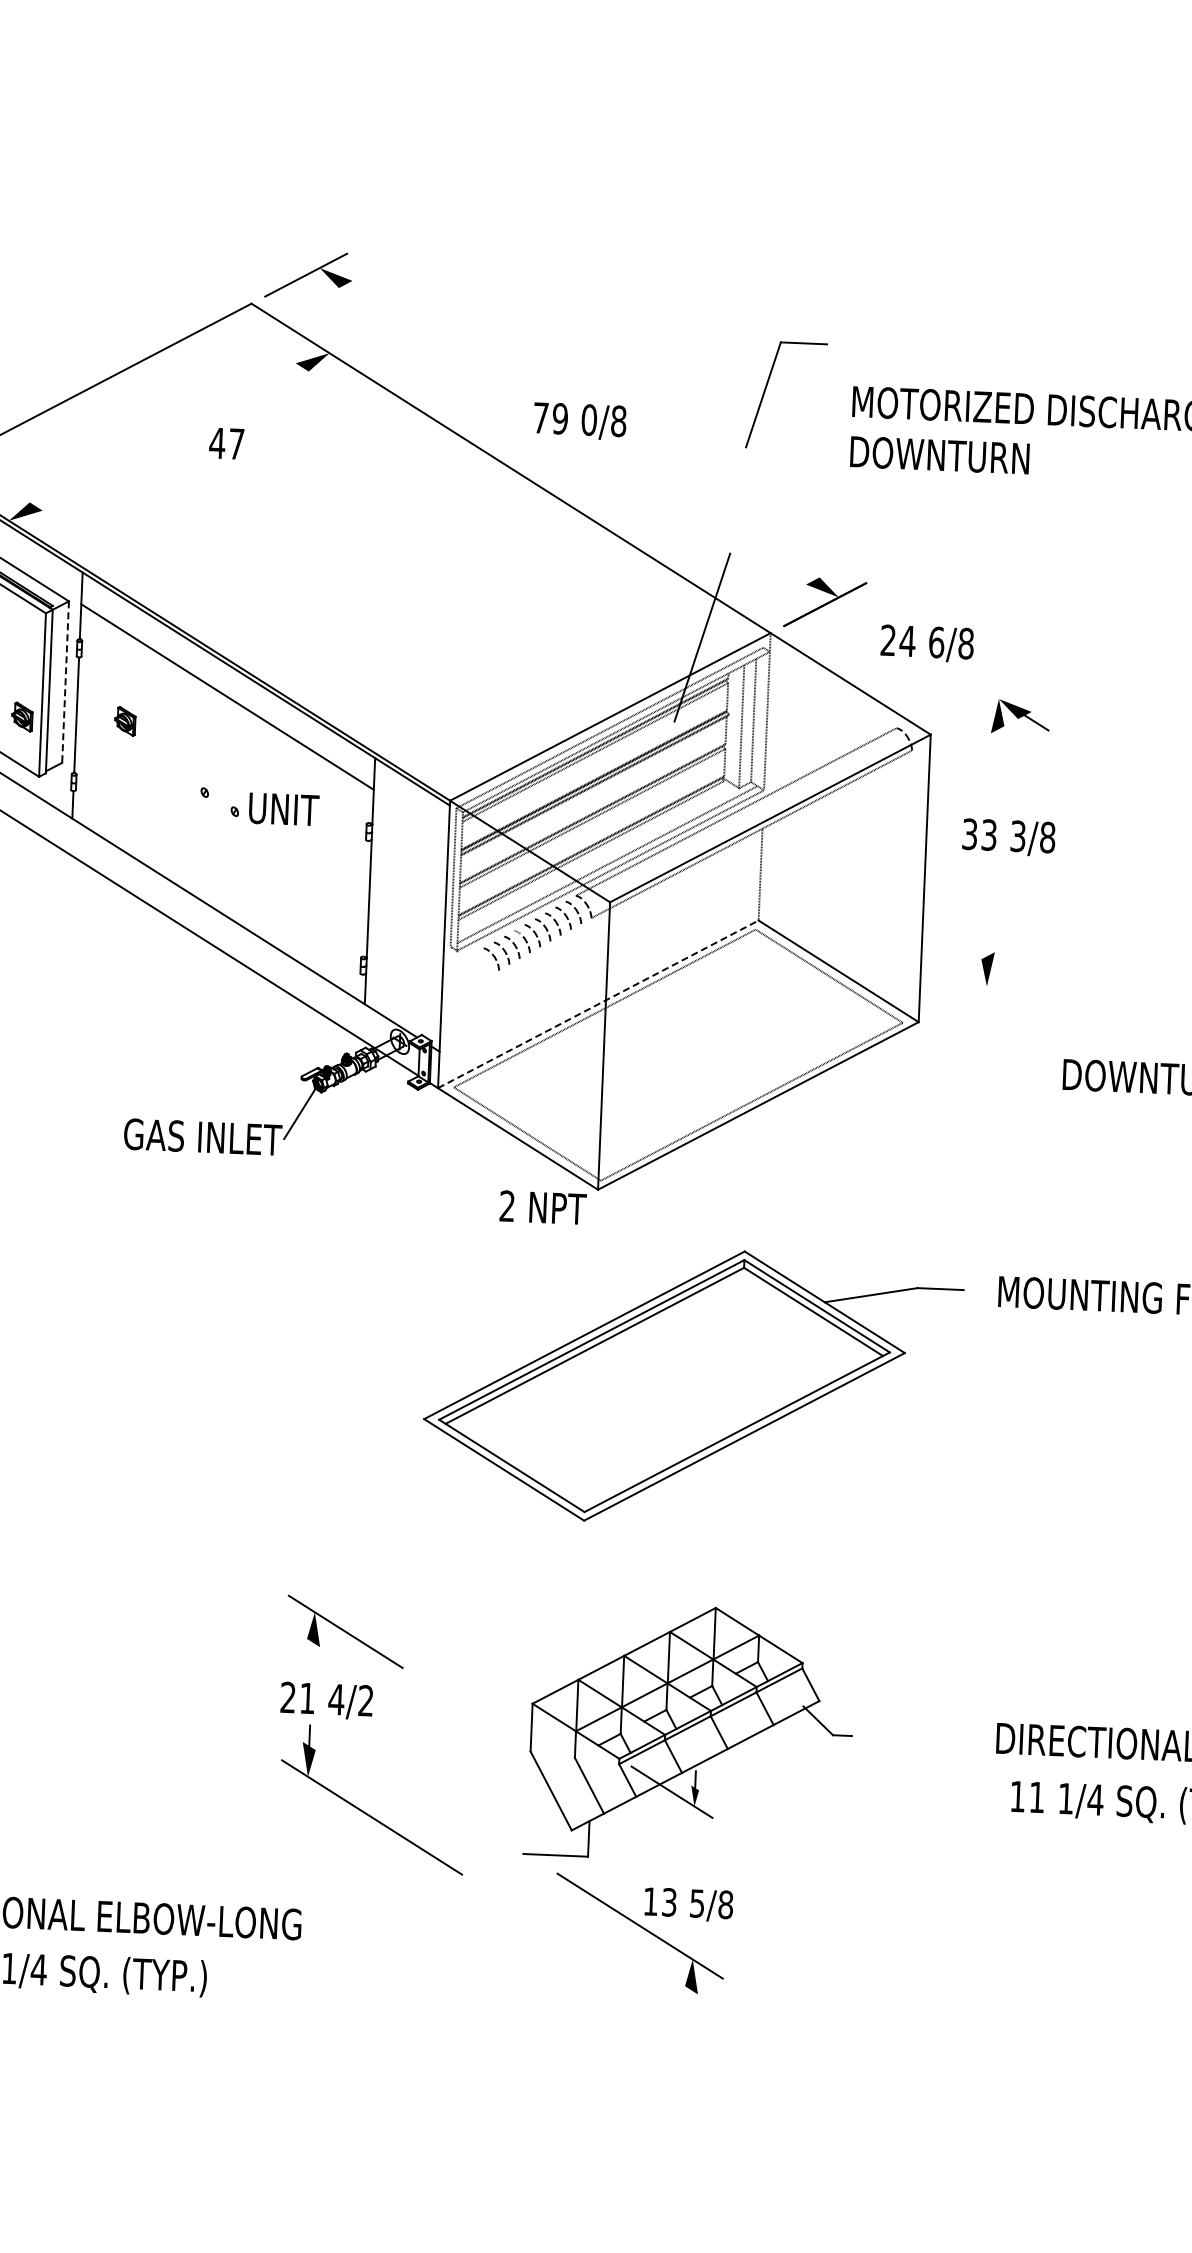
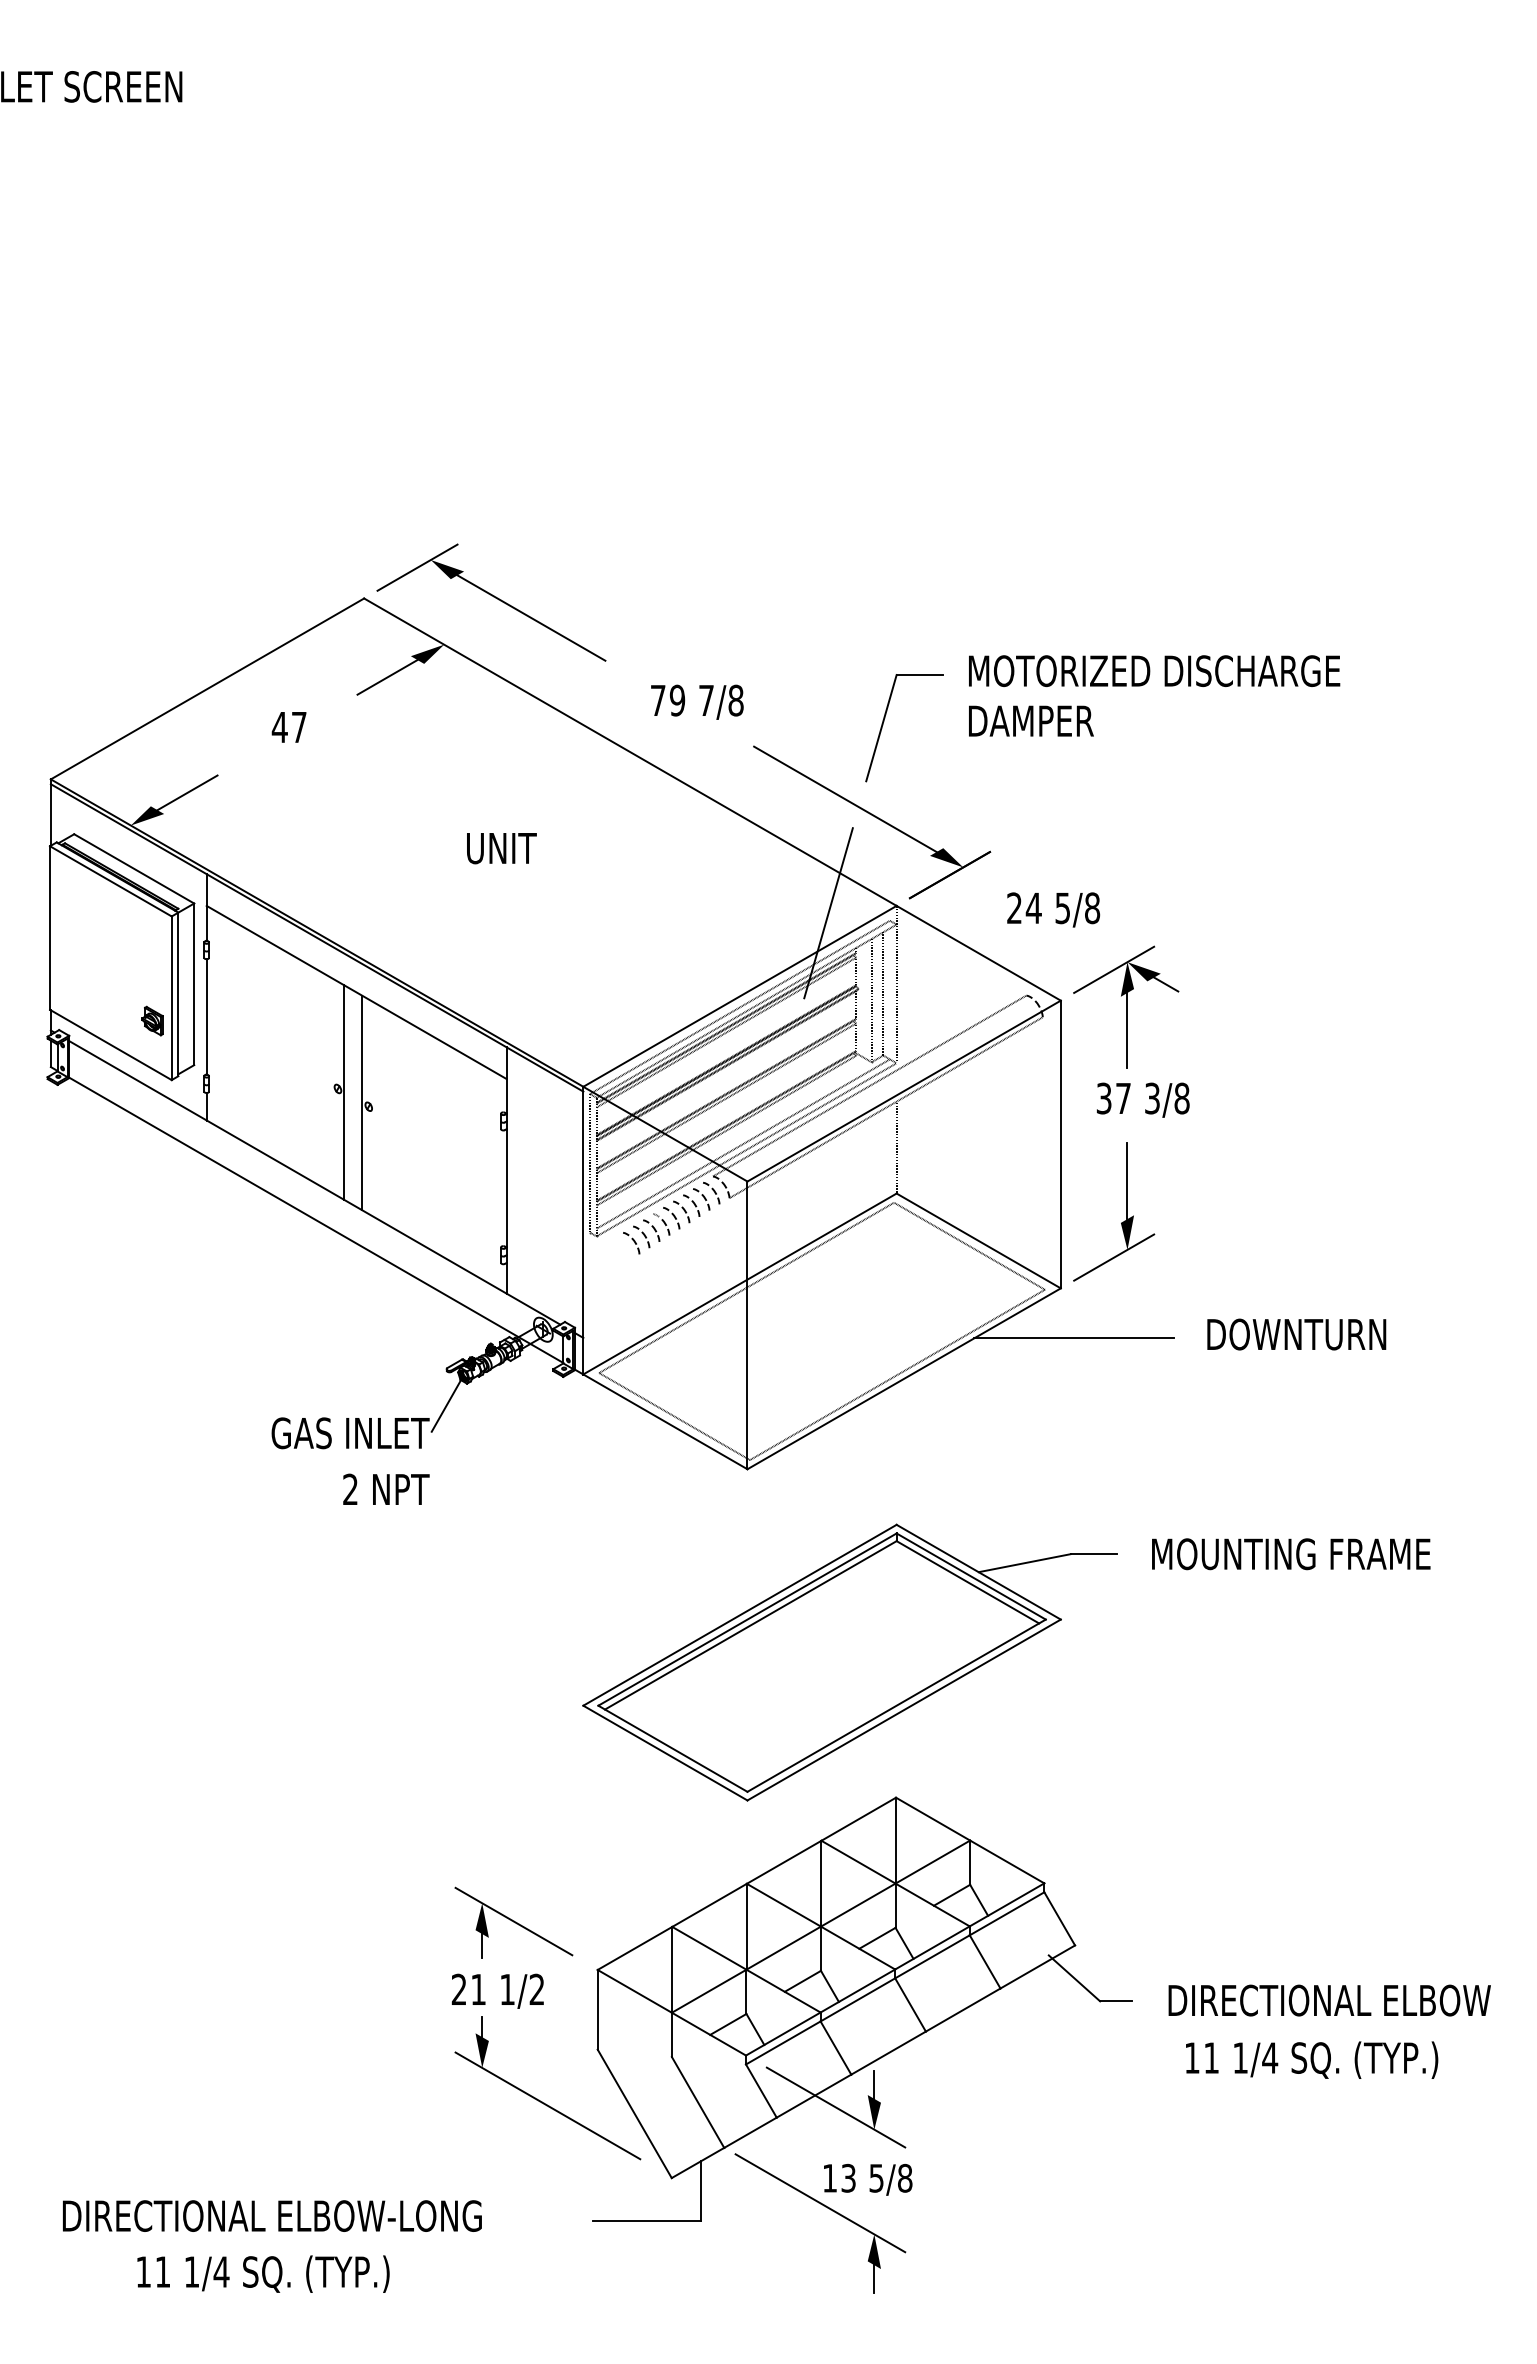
line: (417, 329) -> (531, 617), added
line: (271, 383) -> (387, 677), added
part: (766, 388) -> (884, 721), moved
text: (589, 419) -> (706, 700), 0/8 -> 7/8
text: (225, 443) -> (288, 727), moved
text: (950, 456) -> (1068, 721), DOWNTURN -> DAMPER
line: (66, 490) -> (187, 792), added
line: (724, 524) -> (845, 799), added
text: (936, 642) -> (1062, 908), 6/8 -> 5/8
line: (65, 682) -> (194, 984), dashed -> solid
line: (985, 705) -> (1114, 969), added
part: (125, 720) -> (255, 1020), removed
line: (996, 767) -> (1127, 1030), added
line: (210, 796) -> (343, 1092), added
line: (228, 807) -> (362, 1102), added
text: (283, 809) -> (501, 848), moved
text: (989, 835) -> (1123, 1098), 33 -> 37
line: (989, 918) -> (1127, 1181), added
line: (973, 993) -> (1114, 1257), added
line: (597, 1003) -> (739, 1283), dashed -> solid
line: (929, 1072) -> (1073, 1338), added
text: (543, 1206) -> (386, 1488), moved
line: (313, 1655) -> (482, 1946), added
text: (336, 1699) -> (507, 1989), 4/2 -> 1/2
part: (690, 1733) -> (862, 2008), size x1.67
line: (691, 2004) -> (874, 2279), added

